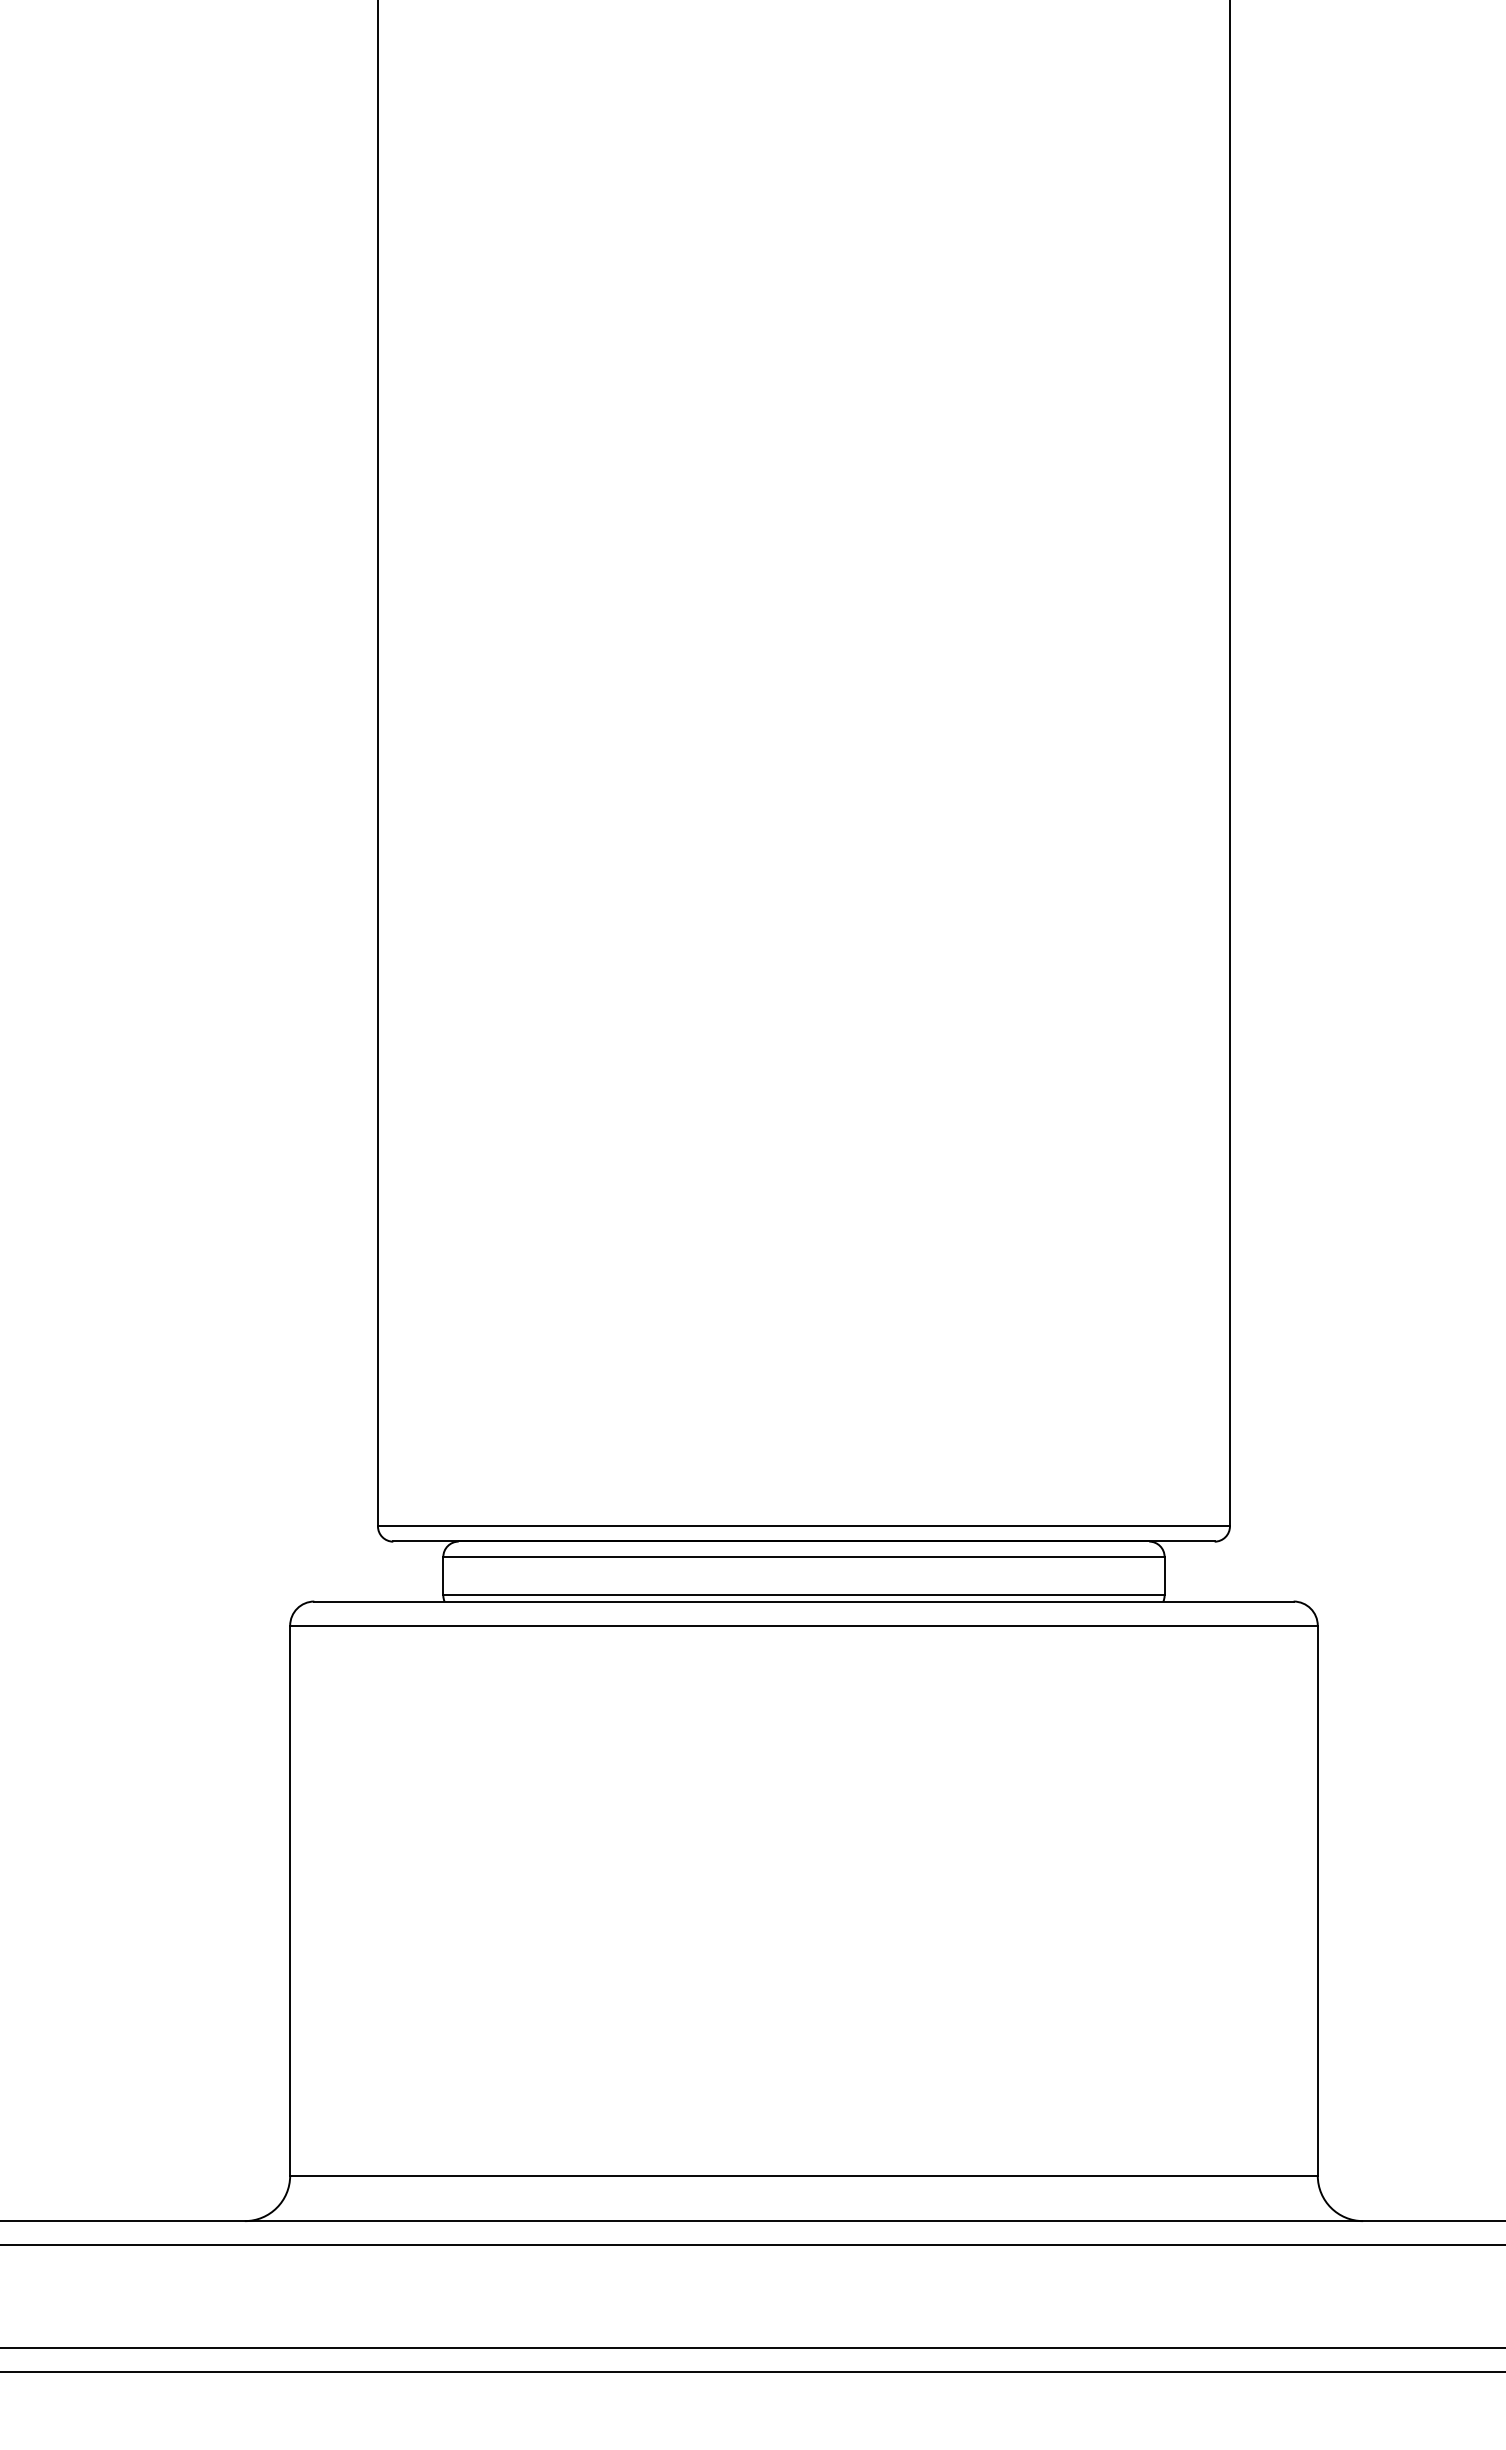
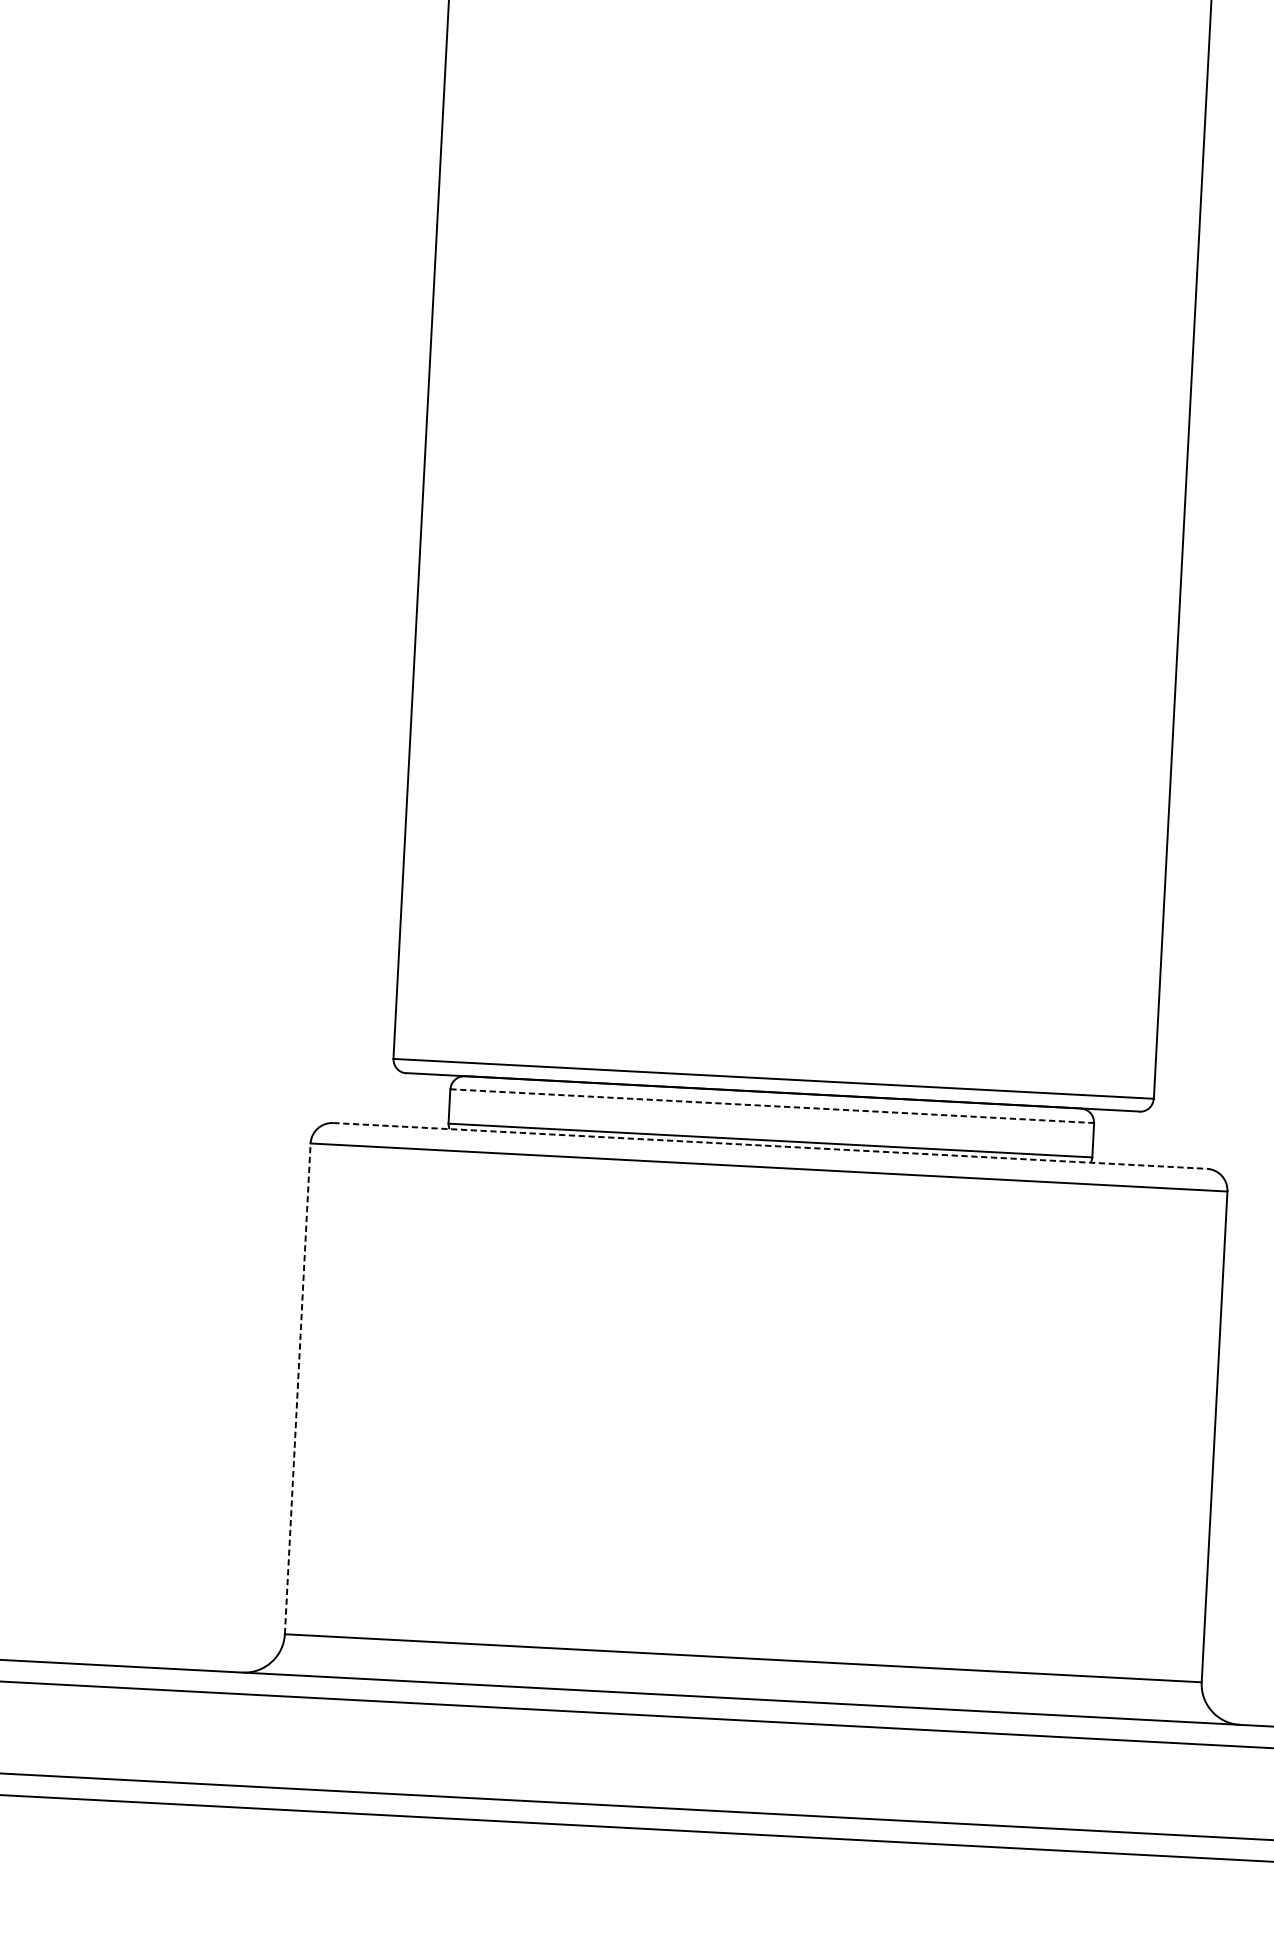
line: (803, 1556) -> (771, 1105), solid -> dashed
line: (803, 1601) -> (769, 1145), solid -> dashed
line: (290, 1900) -> (298, 1388), solid -> dashed

